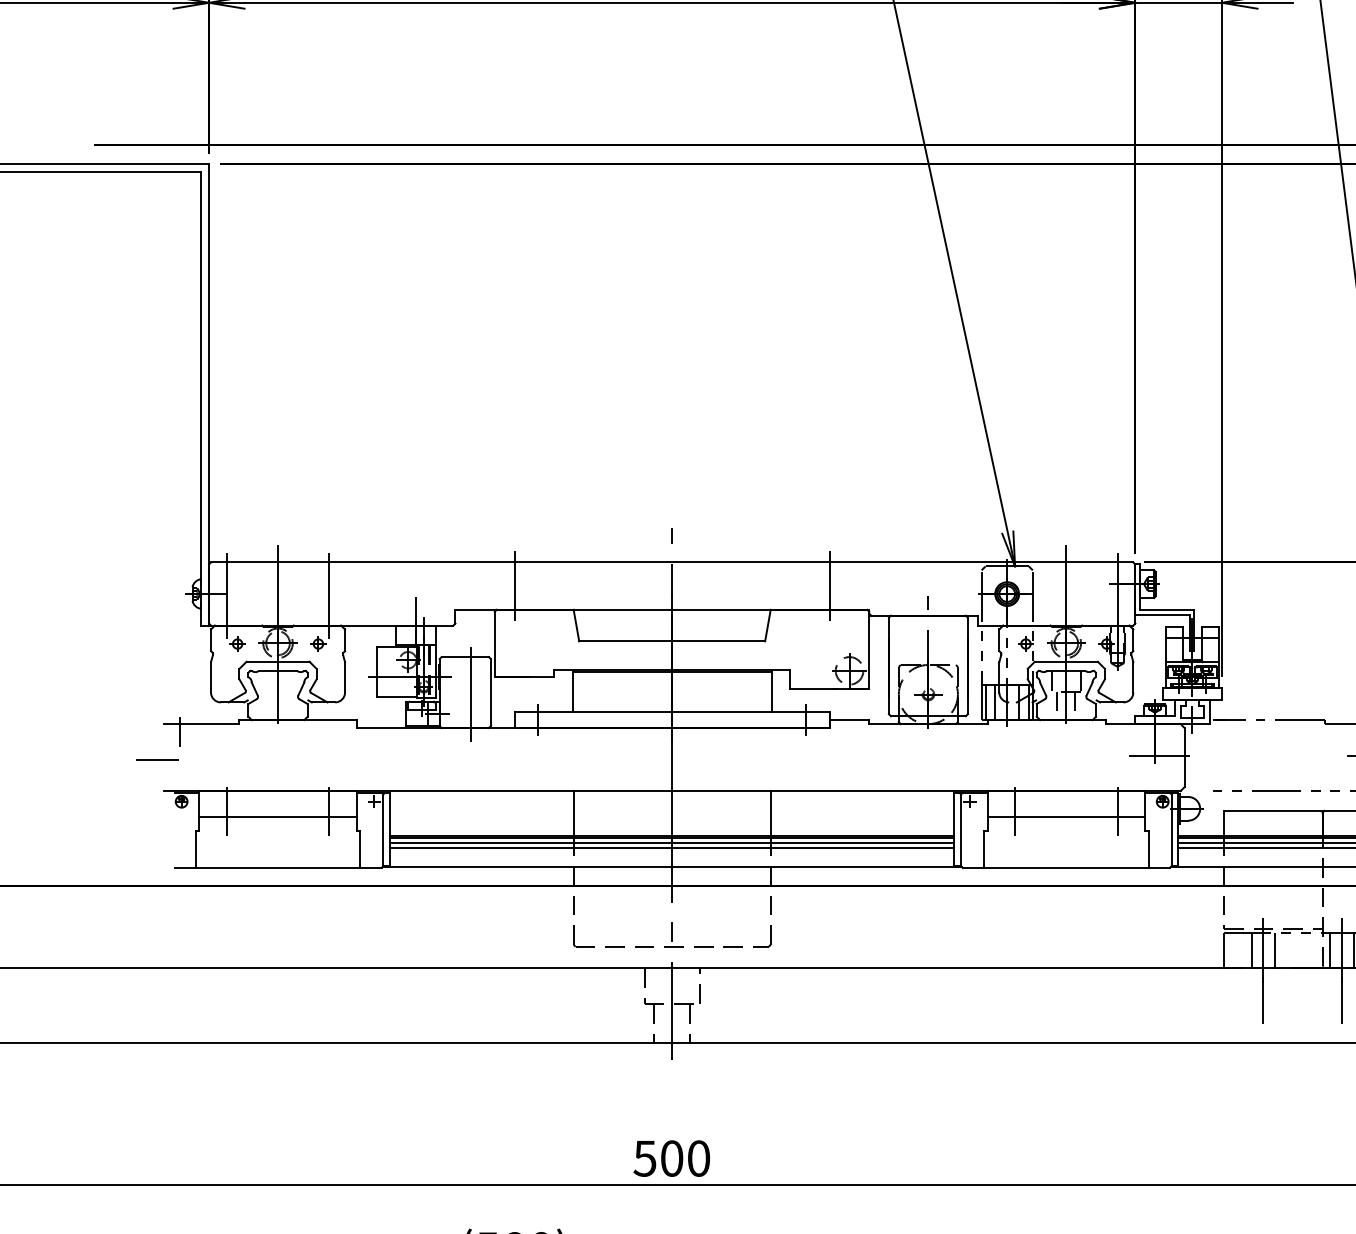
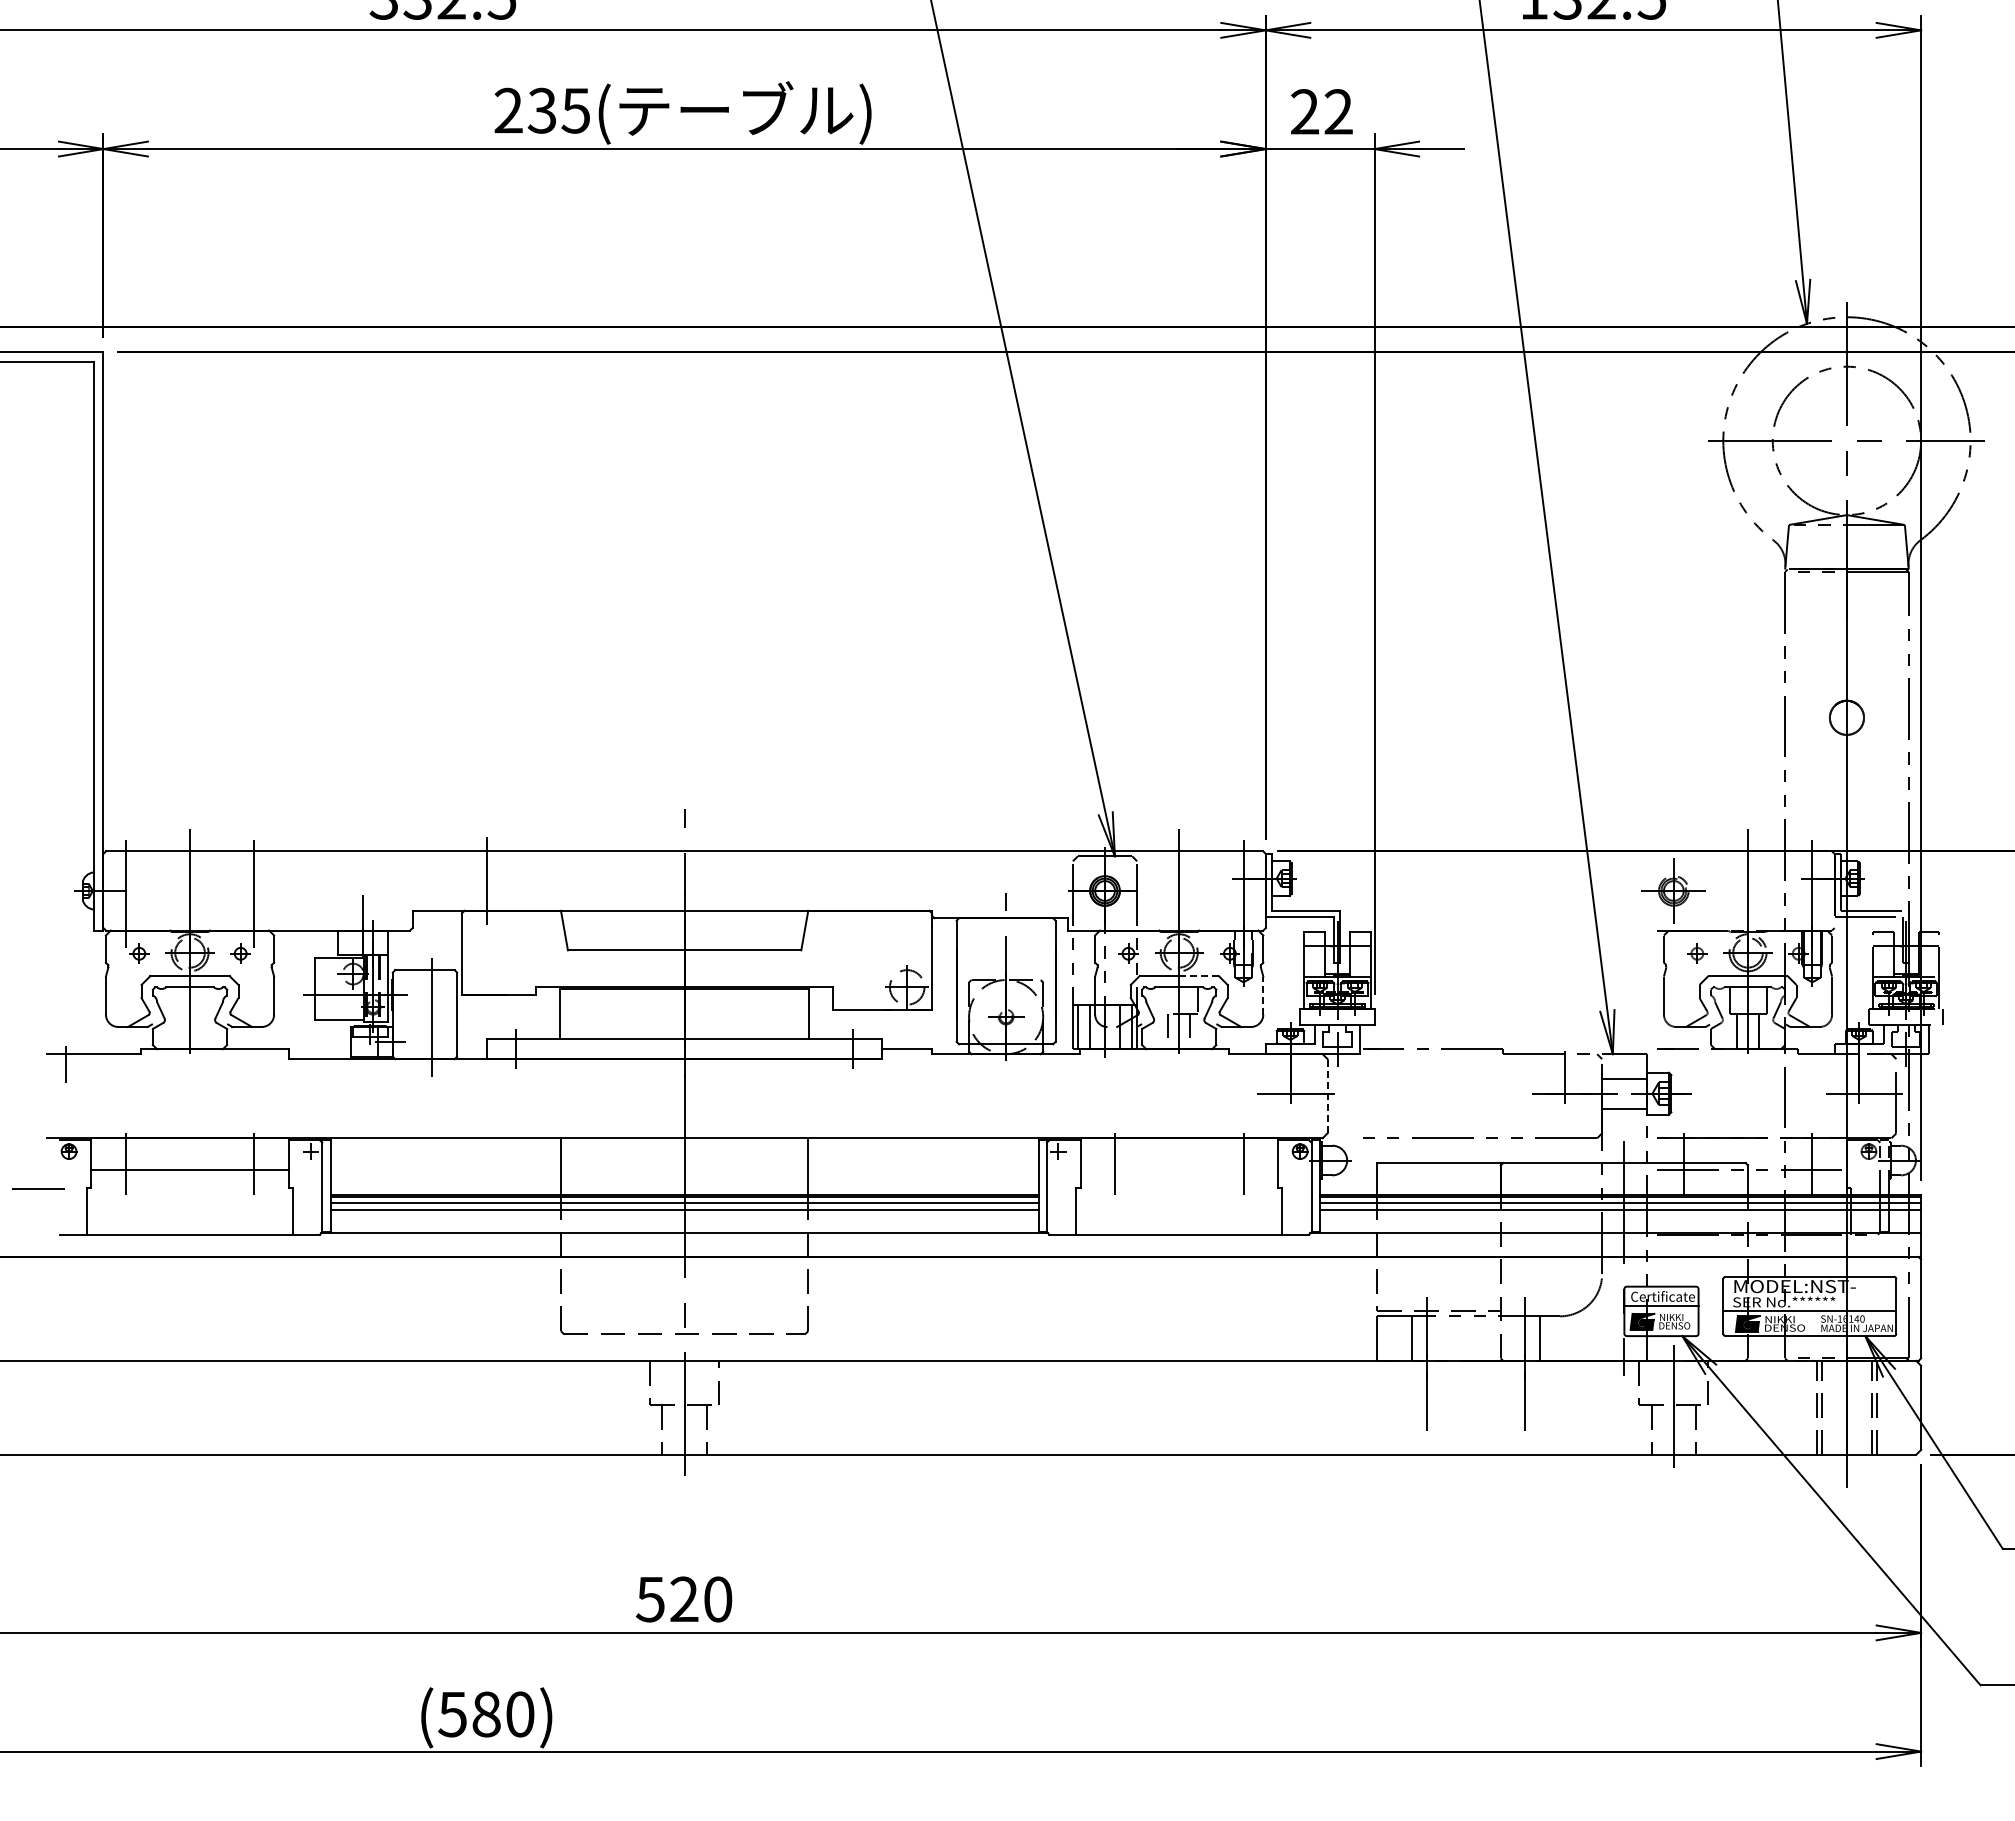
line: (829, 585) -> (882, 880), removed
line: (1082, 662) -> (1199, 976), solid -> dashed
line: (1133, 677) -> (1263, 995), solid -> dashed
line: (1051, 681) -> (1160, 1000), removed
line: (1184, 756) -> (1327, 1095), solid -> dashed
line: (157, 759) -> (38, 1188), moved
line: (1065, 816) -> (1178, 1170), removed
line: (1275, 950) -> (1441, 1338), removed
line: (1330, 950) -> (1510, 1338), removed
text: (672, 1158) -> (684, 1599), 500 -> 520

